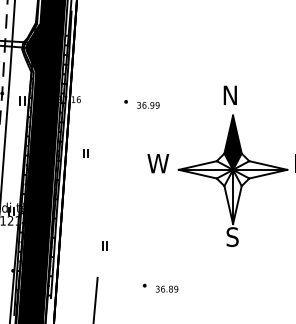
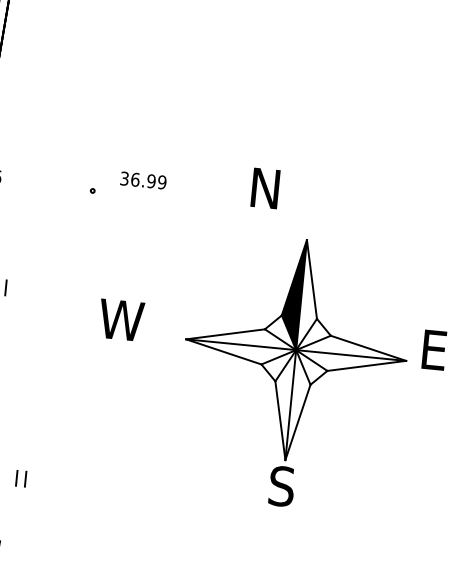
text: (229, 94) -> (263, 186), moved
text: (148, 105) -> (143, 180), moved
fill: (237, 142) -> (310, 295), removed
text: (158, 163) -> (121, 320), moved

